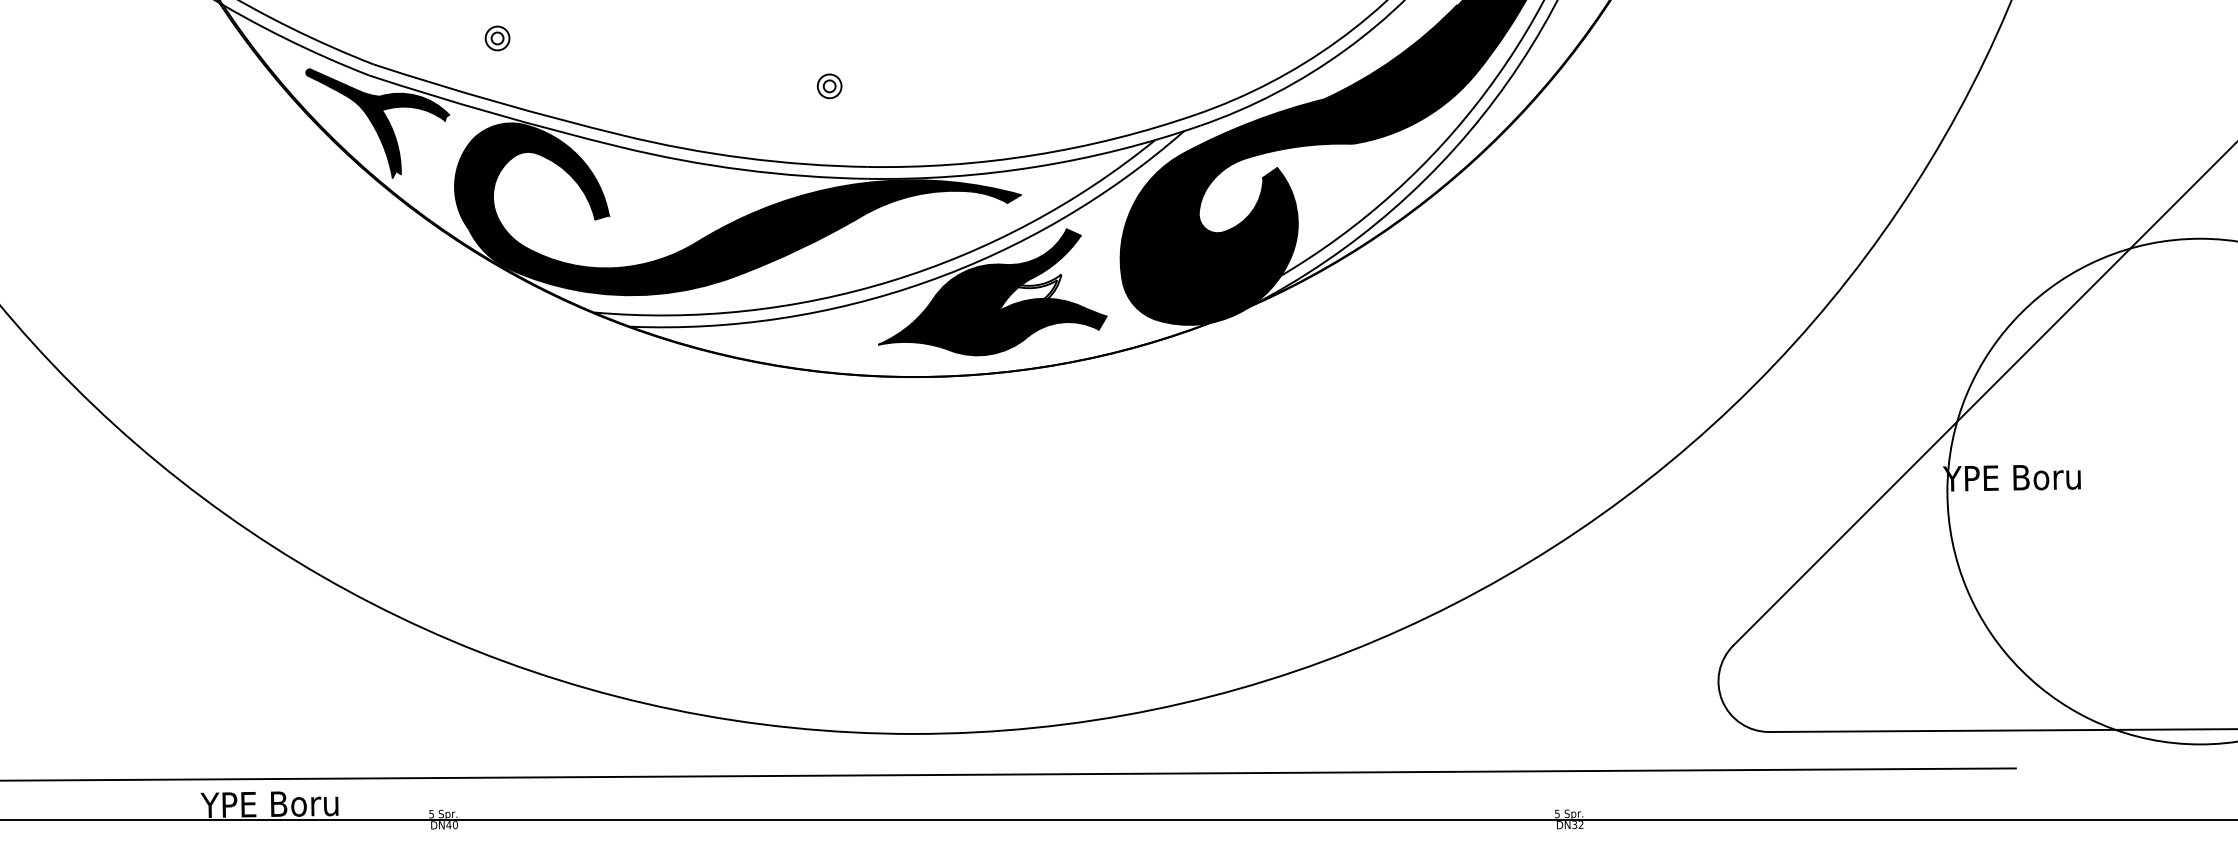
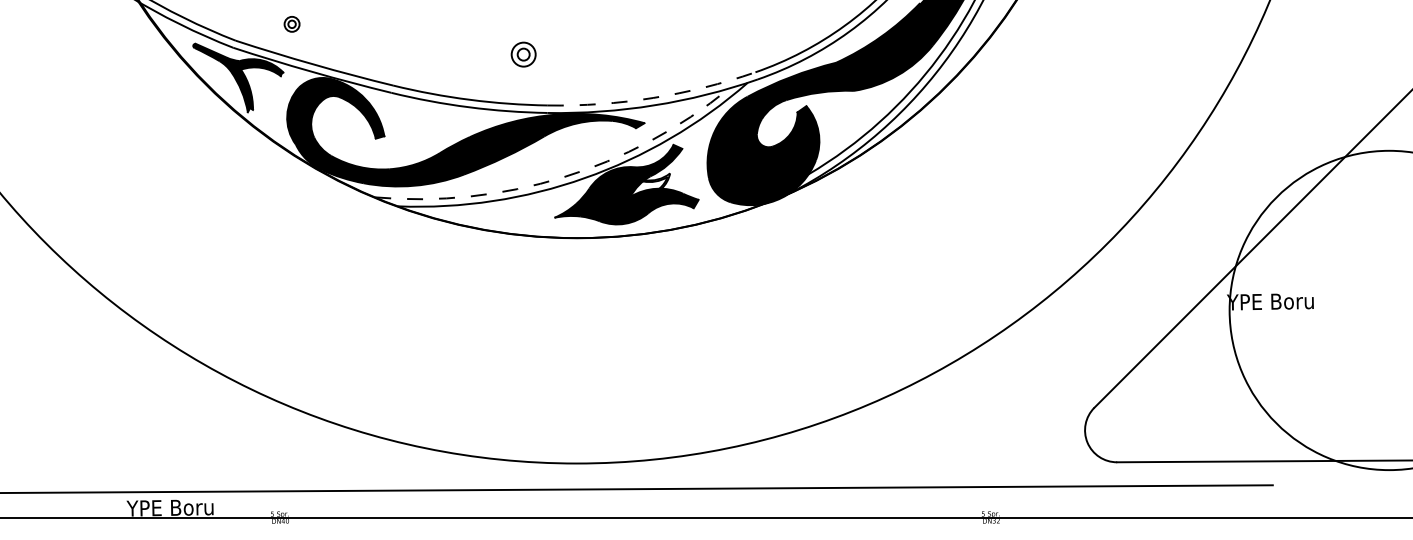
part: (496, 38) -> (291, 24), moved
part: (829, 86) -> (523, 54), size x1.6
arc: (1035, 155) -> (653, 98), solid -> dashed
arc: (890, 281) -> (562, 177), solid -> dashed

